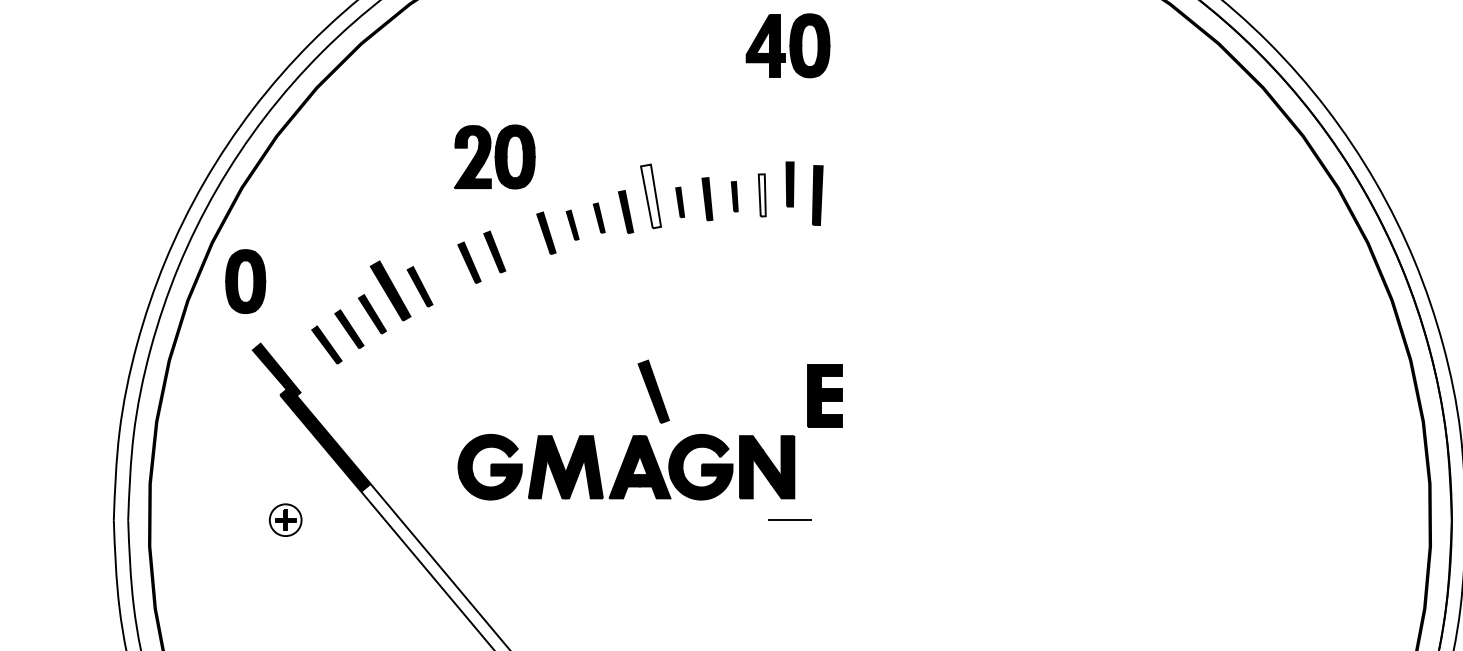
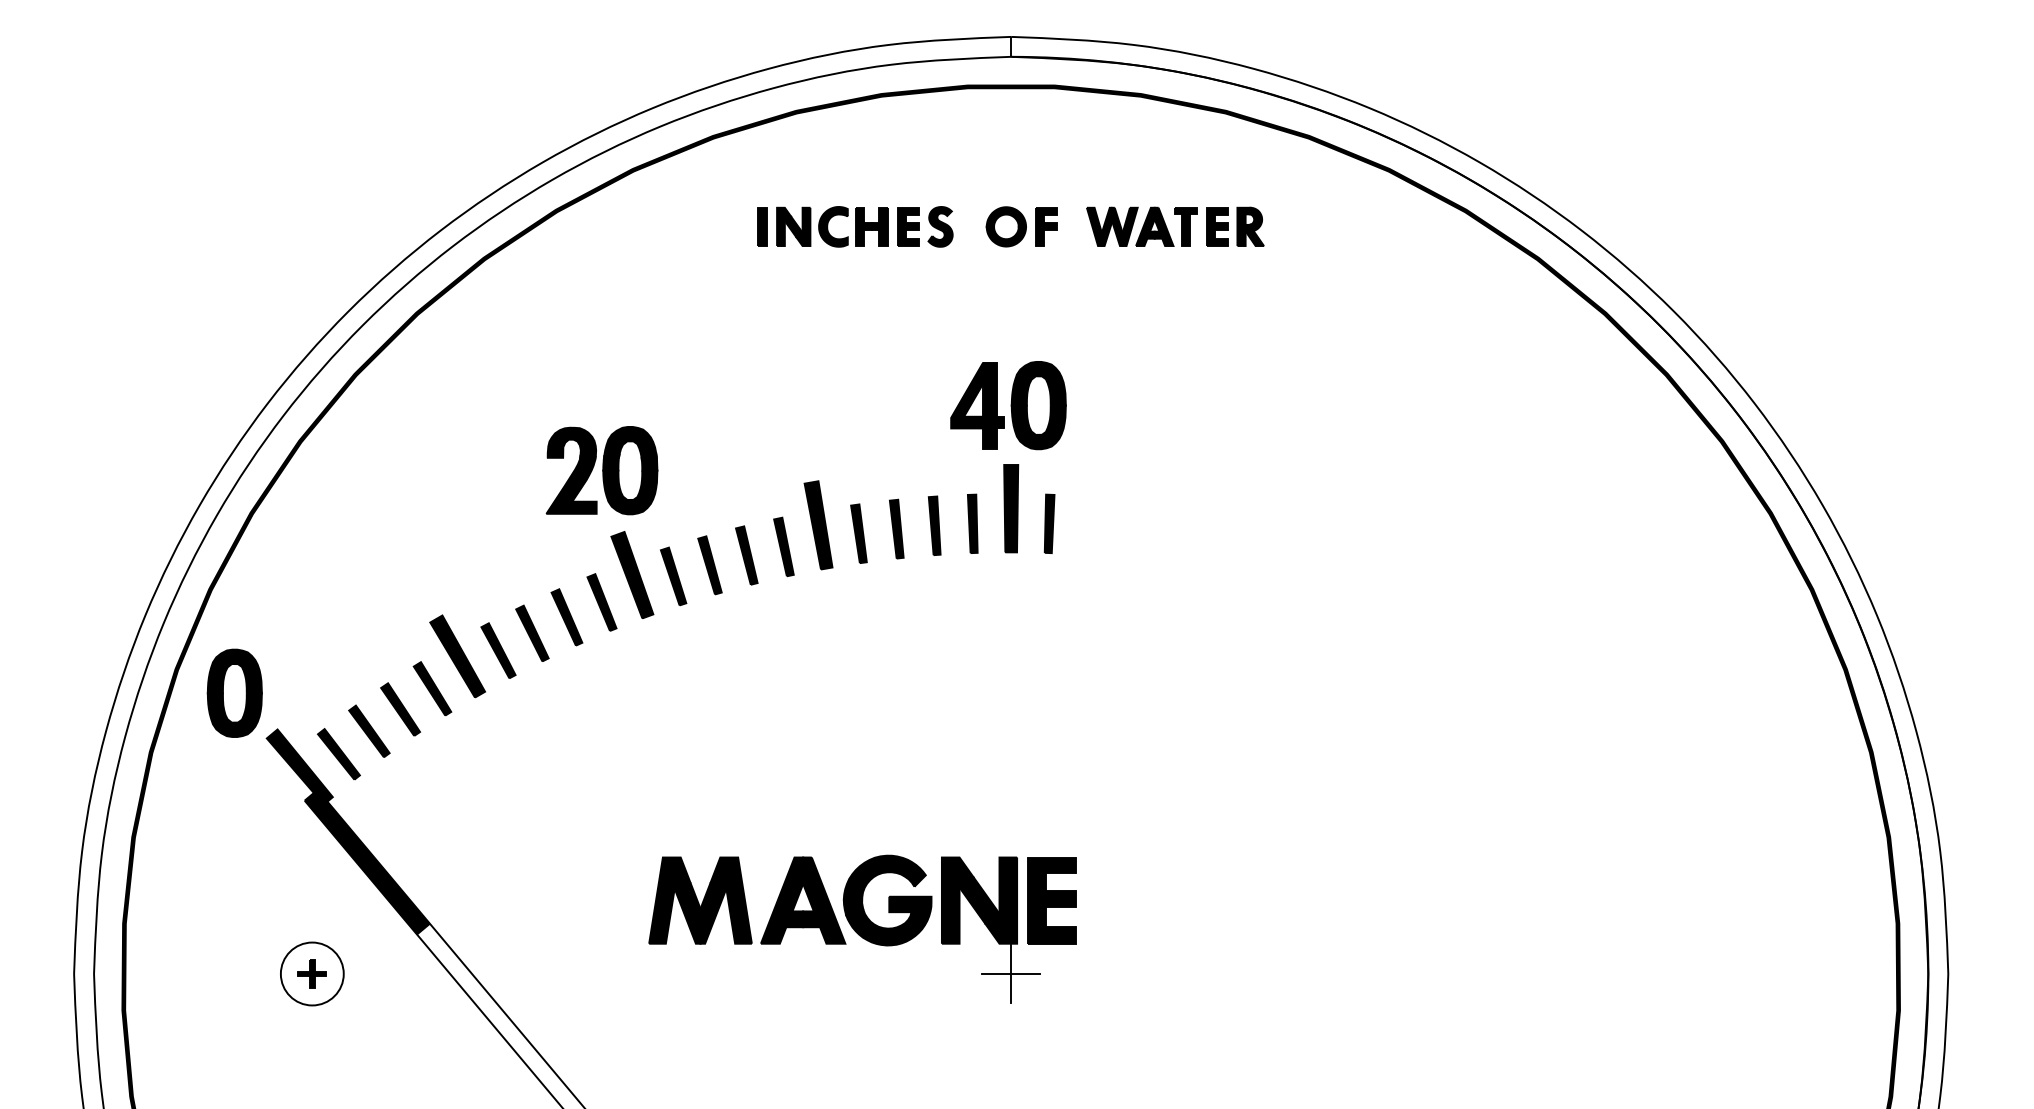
part: (788, 45) -> (1008, 405), moved
part: (790, 184) -> (1011, 508), size x1.43
fill: (762, 195) -> (972, 523), added
part: (817, 195) -> (1049, 523), size x0.71
fill: (650, 196) -> (818, 525), added
part: (734, 196) -> (934, 525), size x1.43
part: (679, 202) -> (858, 533), size x1.43
part: (599, 218) -> (746, 555), size x1.43
part: (572, 225) -> (709, 565), size x1.43
part: (444, 273) -> (532, 632), added
part: (245, 280) -> (234, 692), moved
part: (304, 361) -> (338, 754), added
part: (653, 391) -> (632, 574), moved
part: (824, 395) -> (1051, 900), moved
part: (490, 467) -> (595, 900), removed
circle: (285, 519) -> (311, 973), size x1.43
line: (790, 519) -> (1011, 973), added

